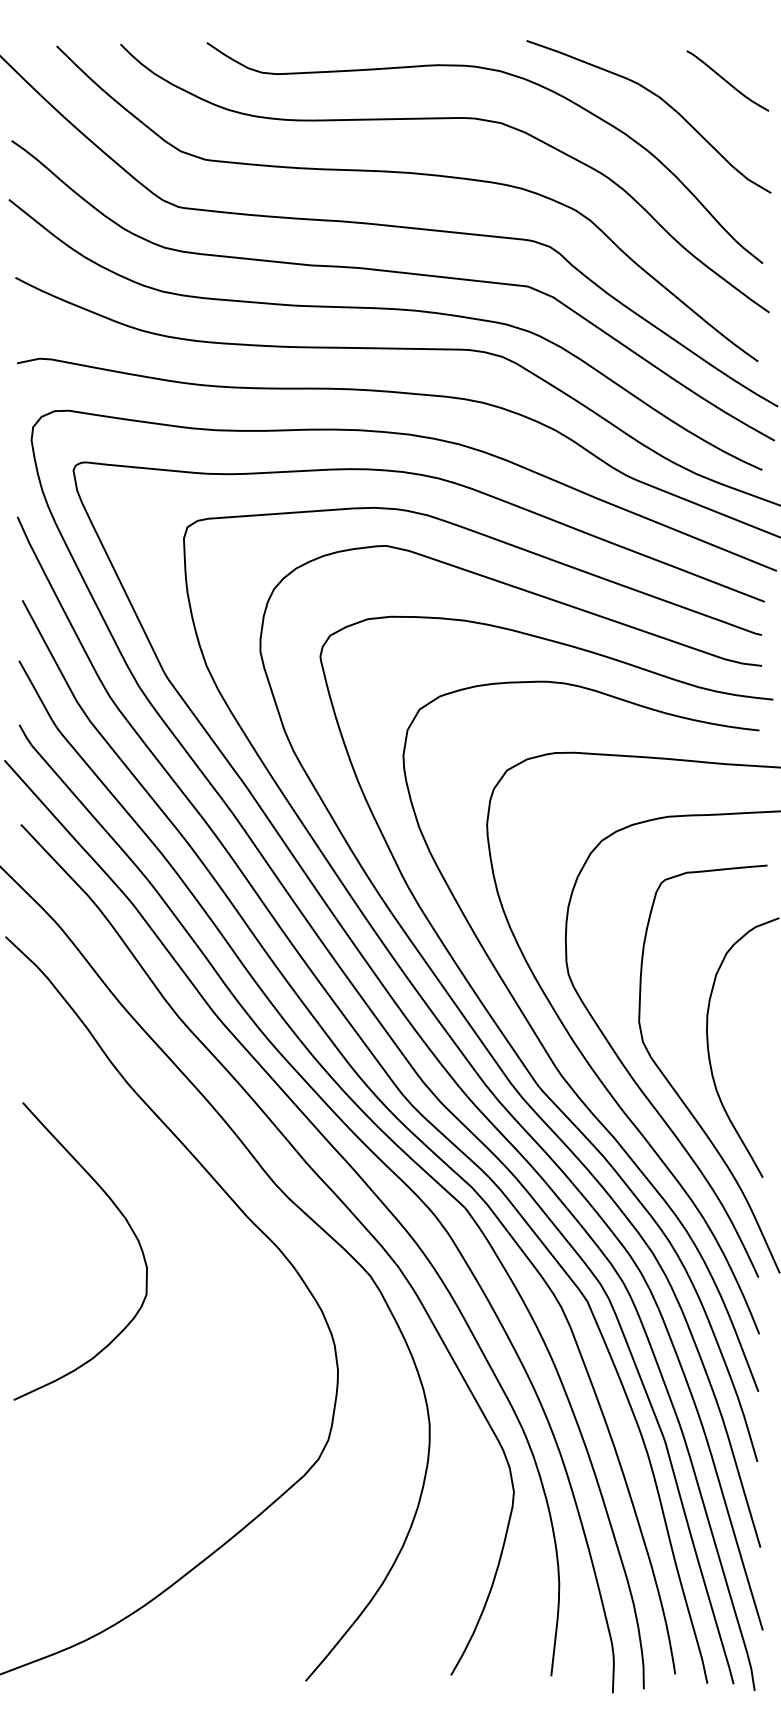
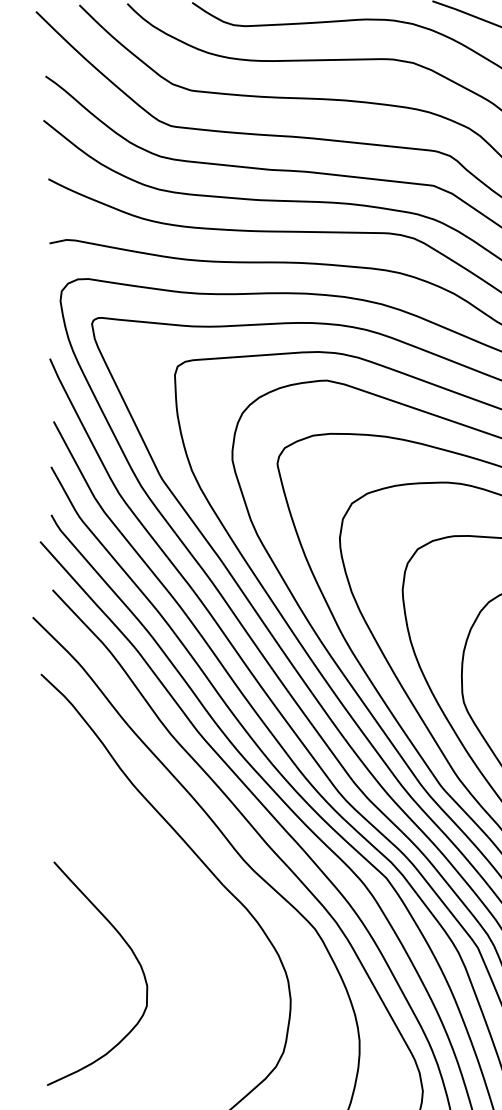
curve: (126, 1222) -> (131, 951), moved

